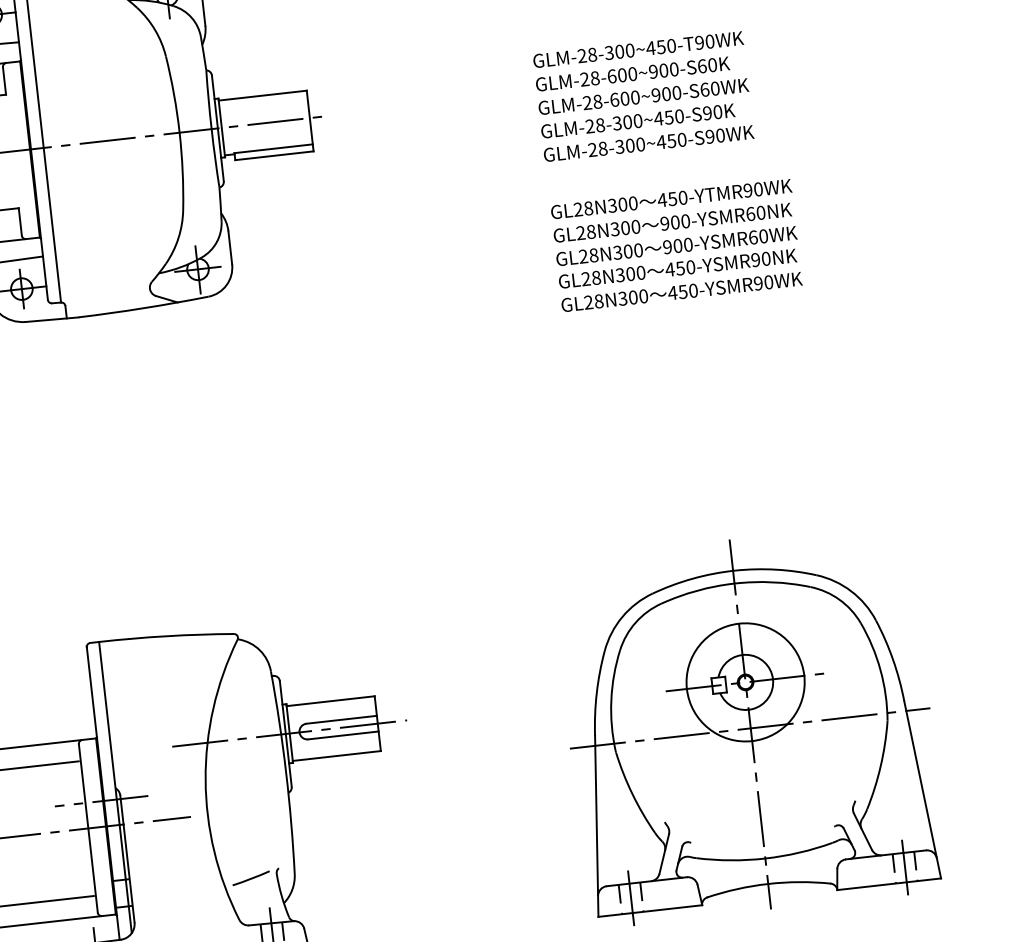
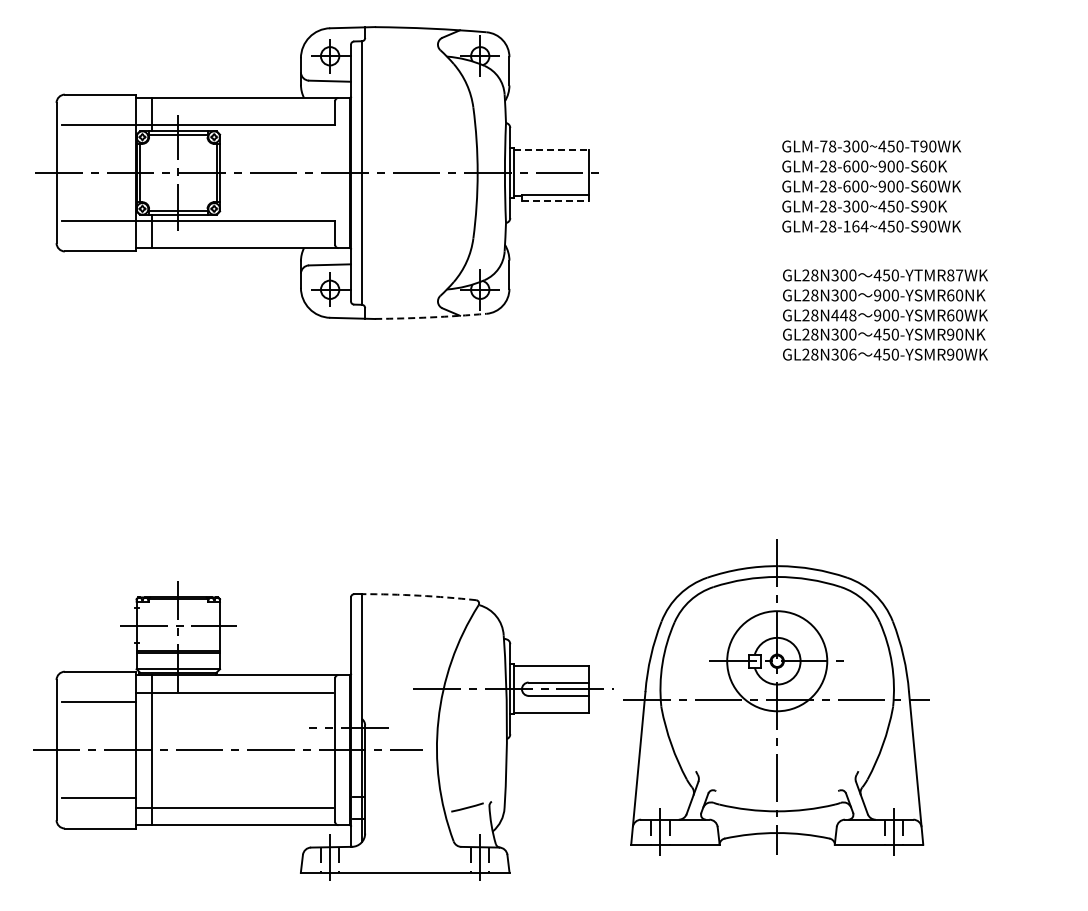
text: (581, 56) -> (823, 146), GLM-28-300~450-T90WK -> GLM-78-300~450-T90WK
line: (263, 95) -> (551, 149), solid -> dashed
text: (629, 145) -> (855, 226), GLM-28-300~450-S90WK -> GLM-28-164~450-S90WK
line: (274, 155) -> (555, 201), solid -> dashed
text: (753, 190) -> (955, 275), 450-YTMR90WK -> 450-YTMR87WK
text: (627, 251) -> (843, 315), GL28N300 -> GL28N448
text: (643, 296) -> (852, 354), GL28N300 -> GL28N306
arc: (143, 308) -> (430, 317), solid -> dashed
arc: (166, 635) -> (419, 595), solid -> dashed
part: (749, 725) -> (776, 697), moved

